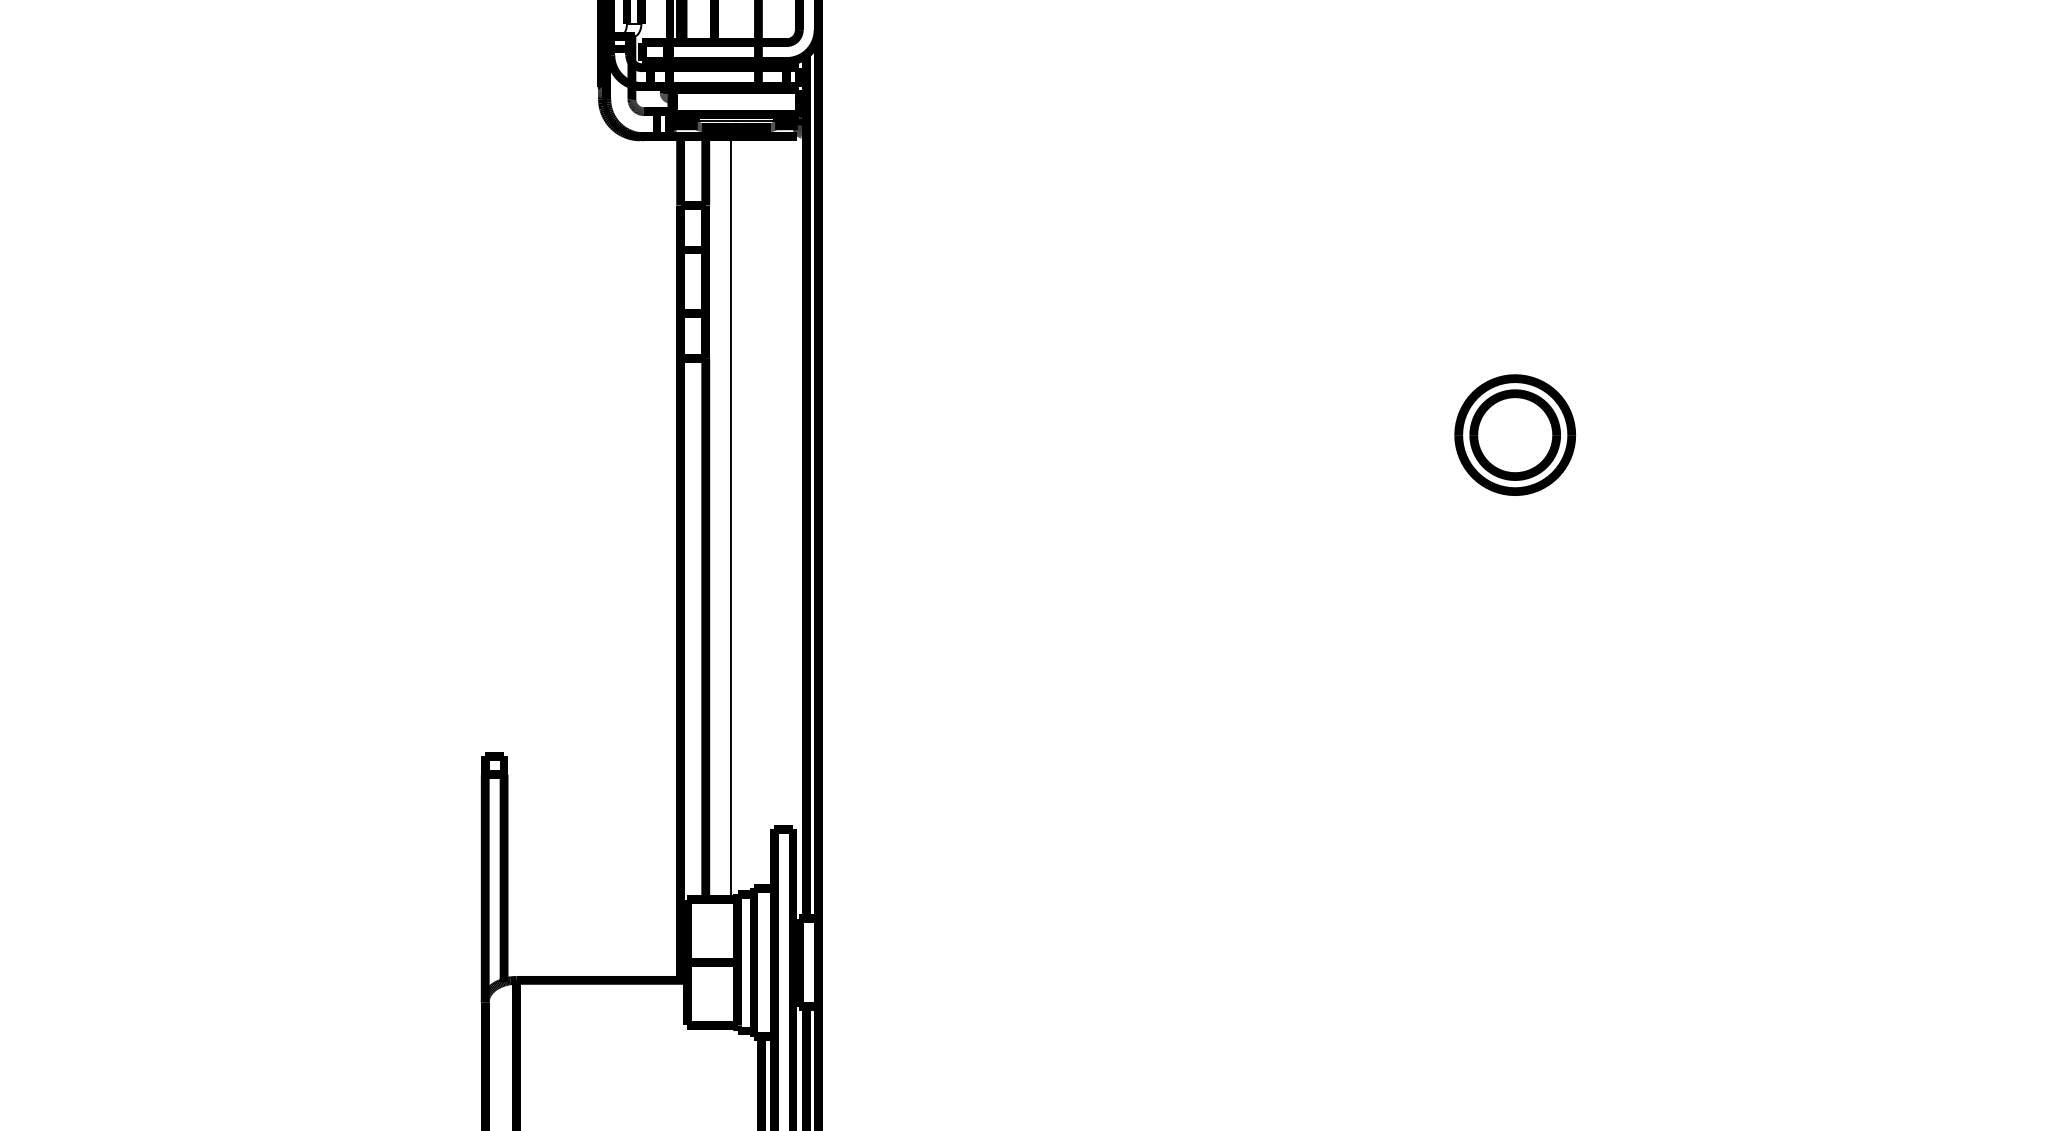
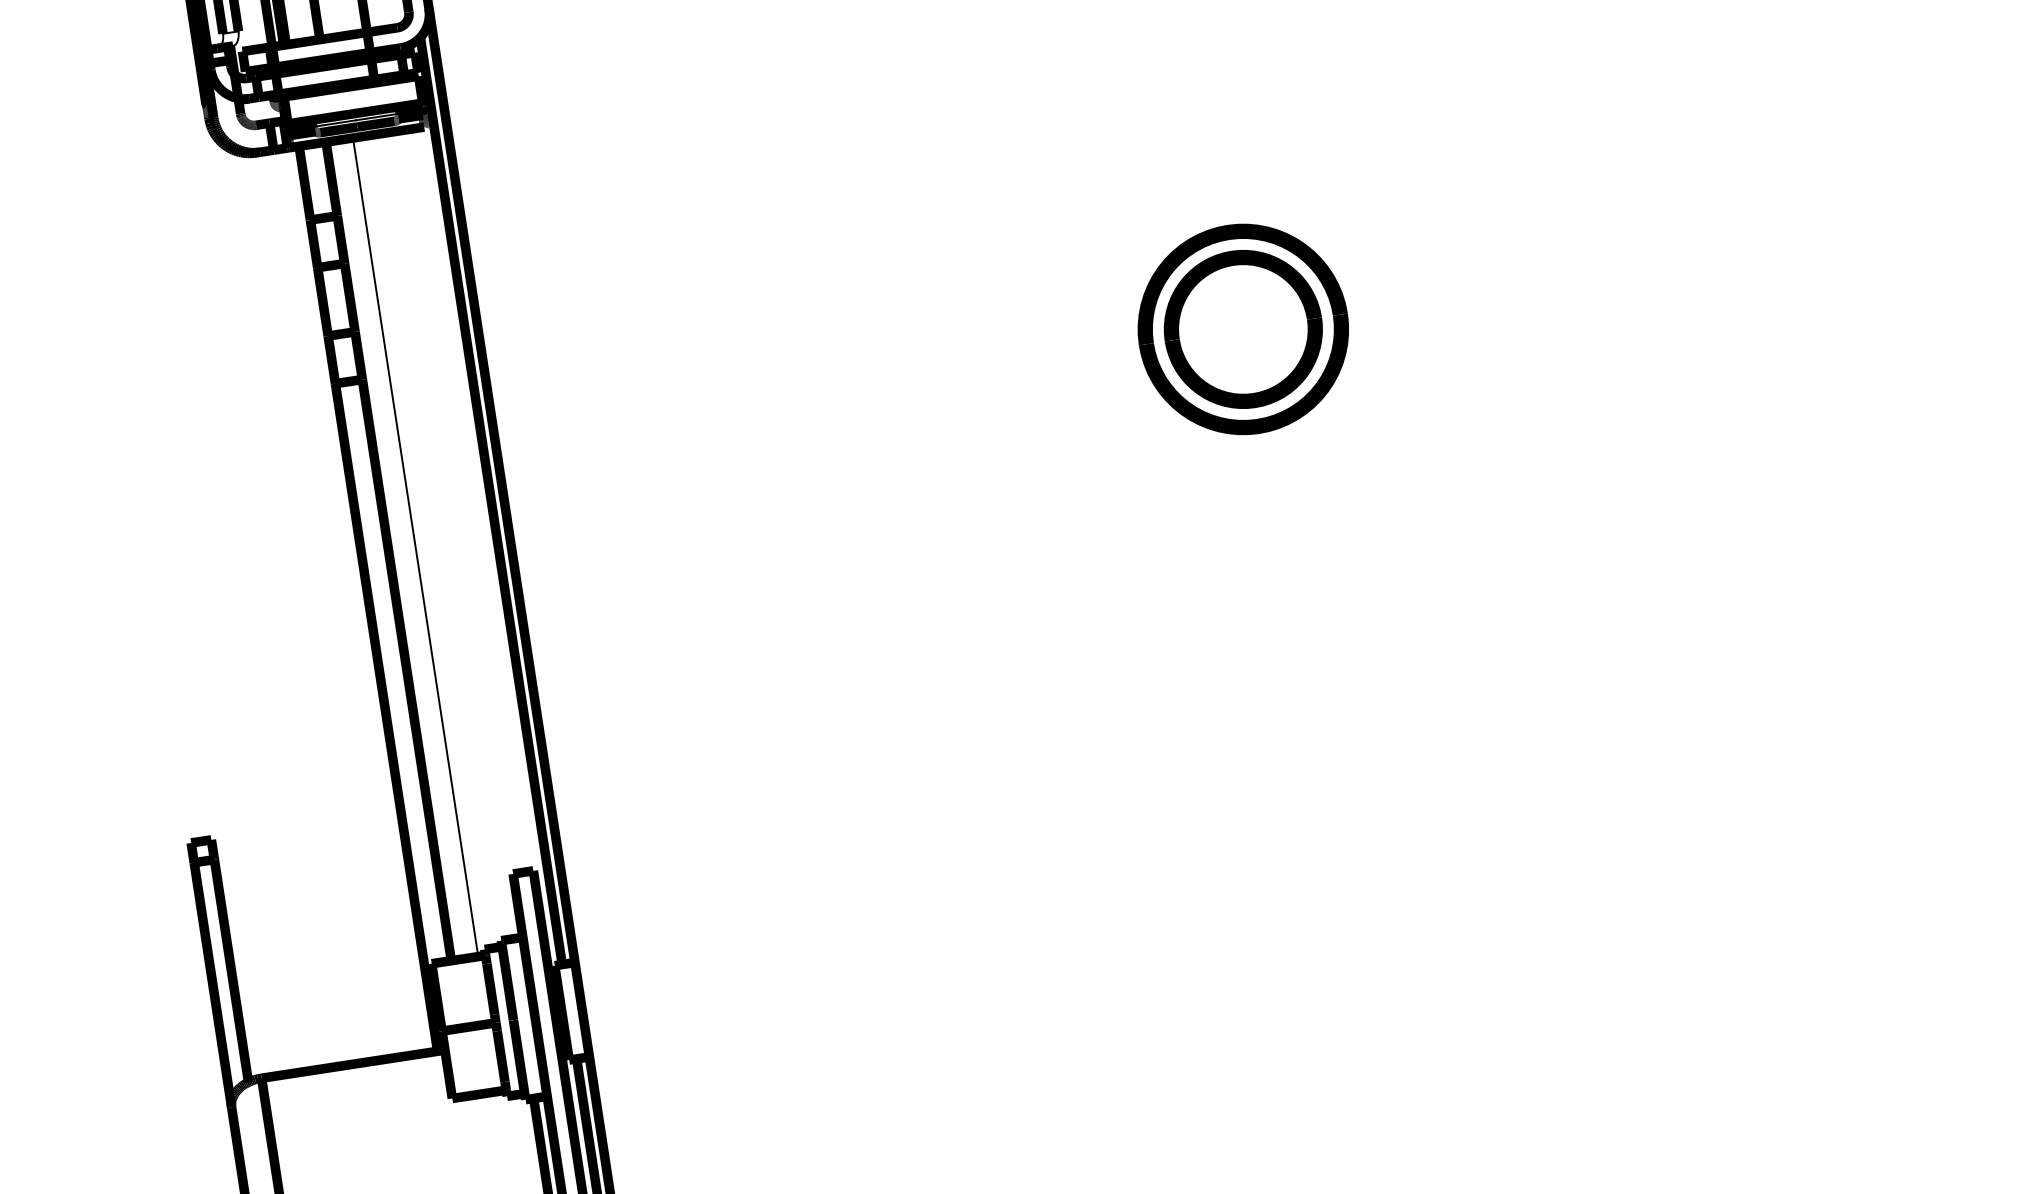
part: (1515, 434) -> (1243, 328), size x1.6

